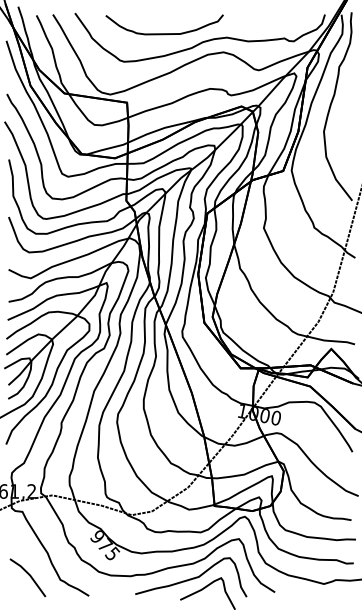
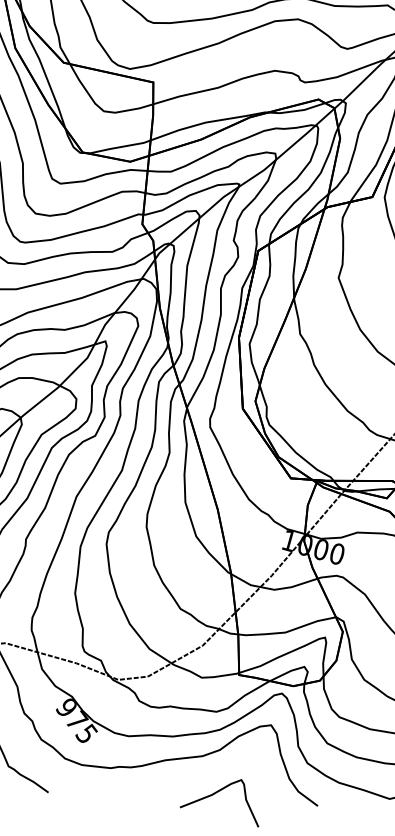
curve: (192, 577) -> (199, 776), removed

